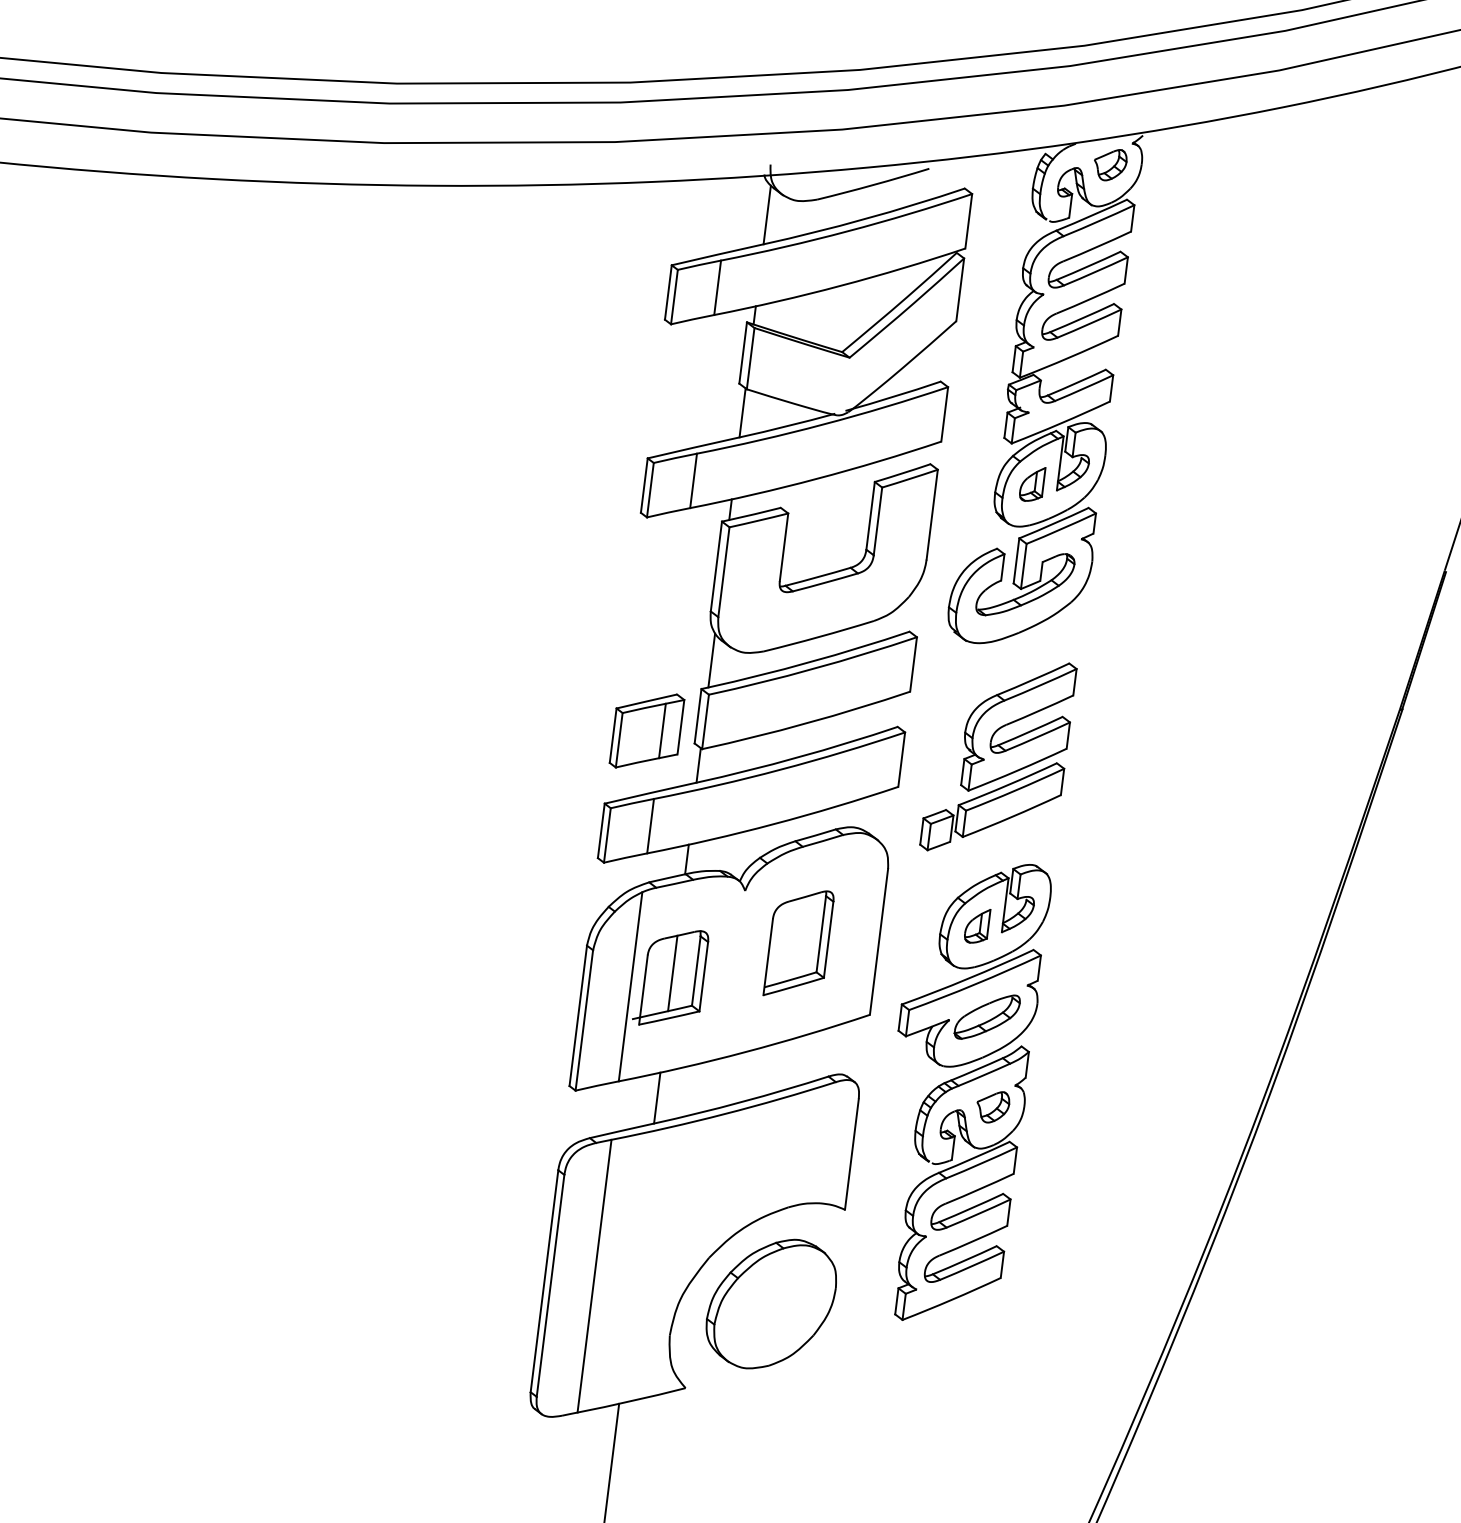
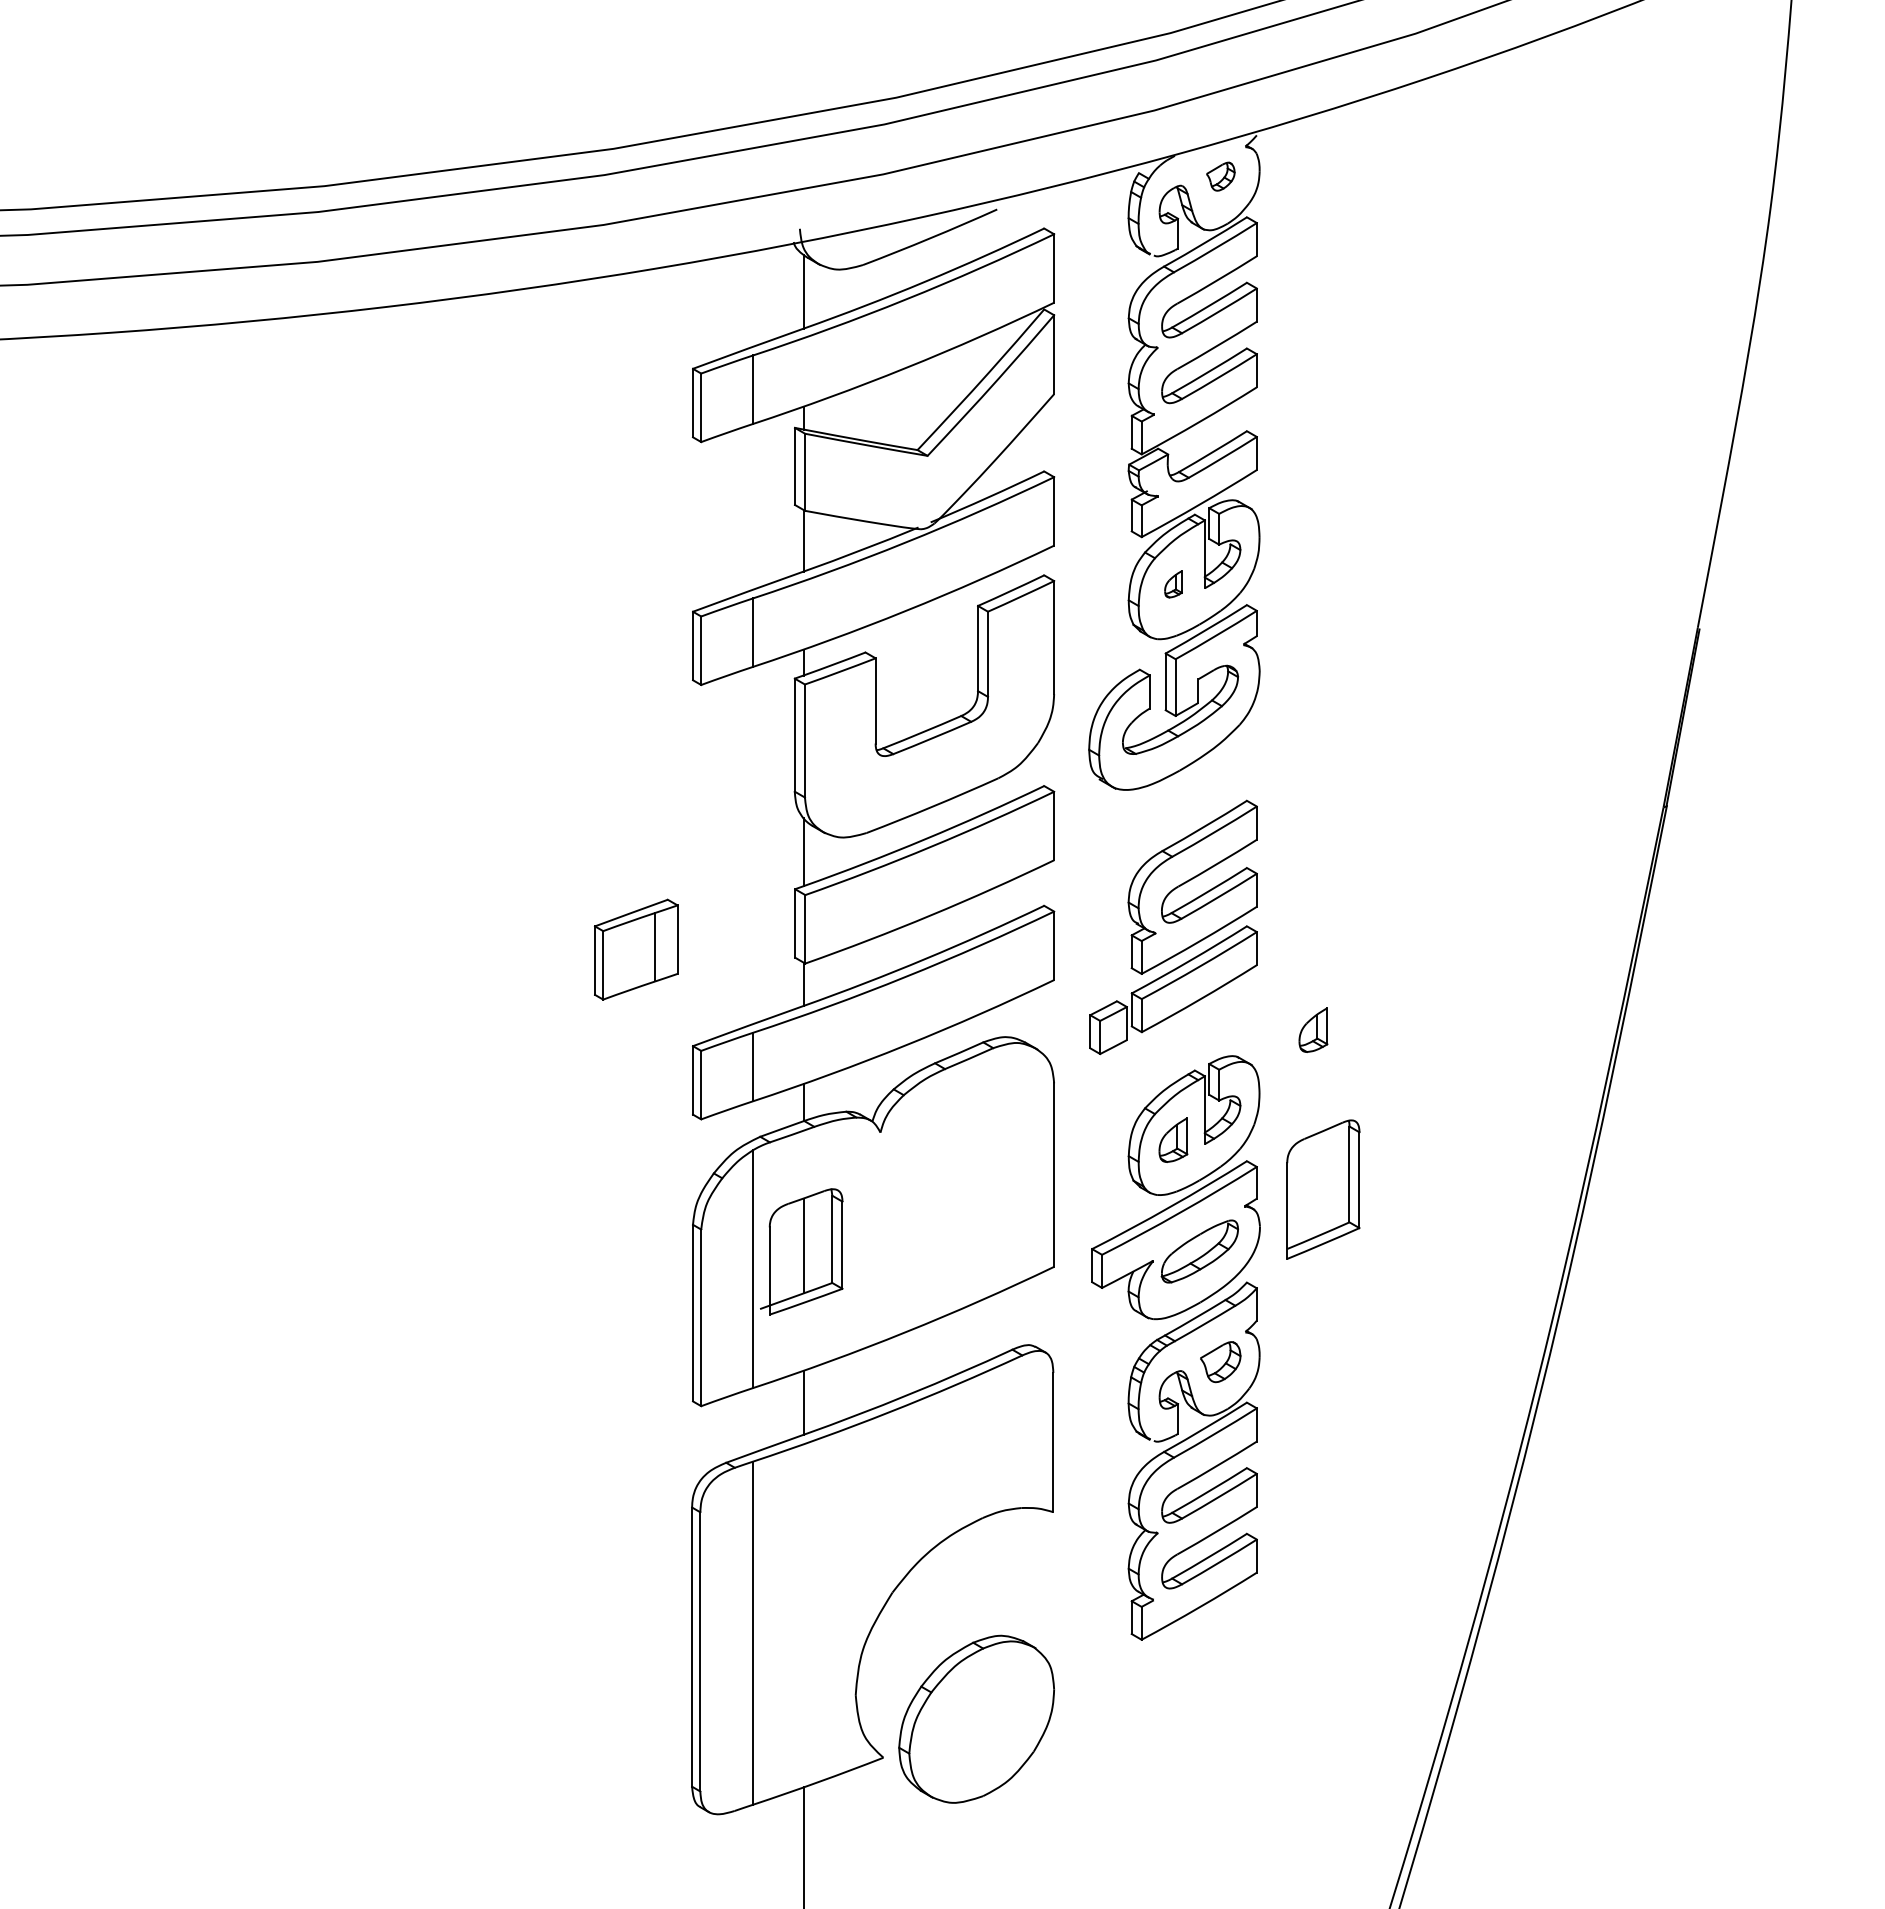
part: (1110, 164) -> (1220, 176), size x0.7
part: (1032, 484) -> (1173, 584), size x0.6
part: (647, 730) -> (636, 949), moved
part: (1099, 851) -> (1313, 1029), added
part: (799, 943) -> (1323, 1189), moved
part: (771, 1303) -> (976, 1718), moved

